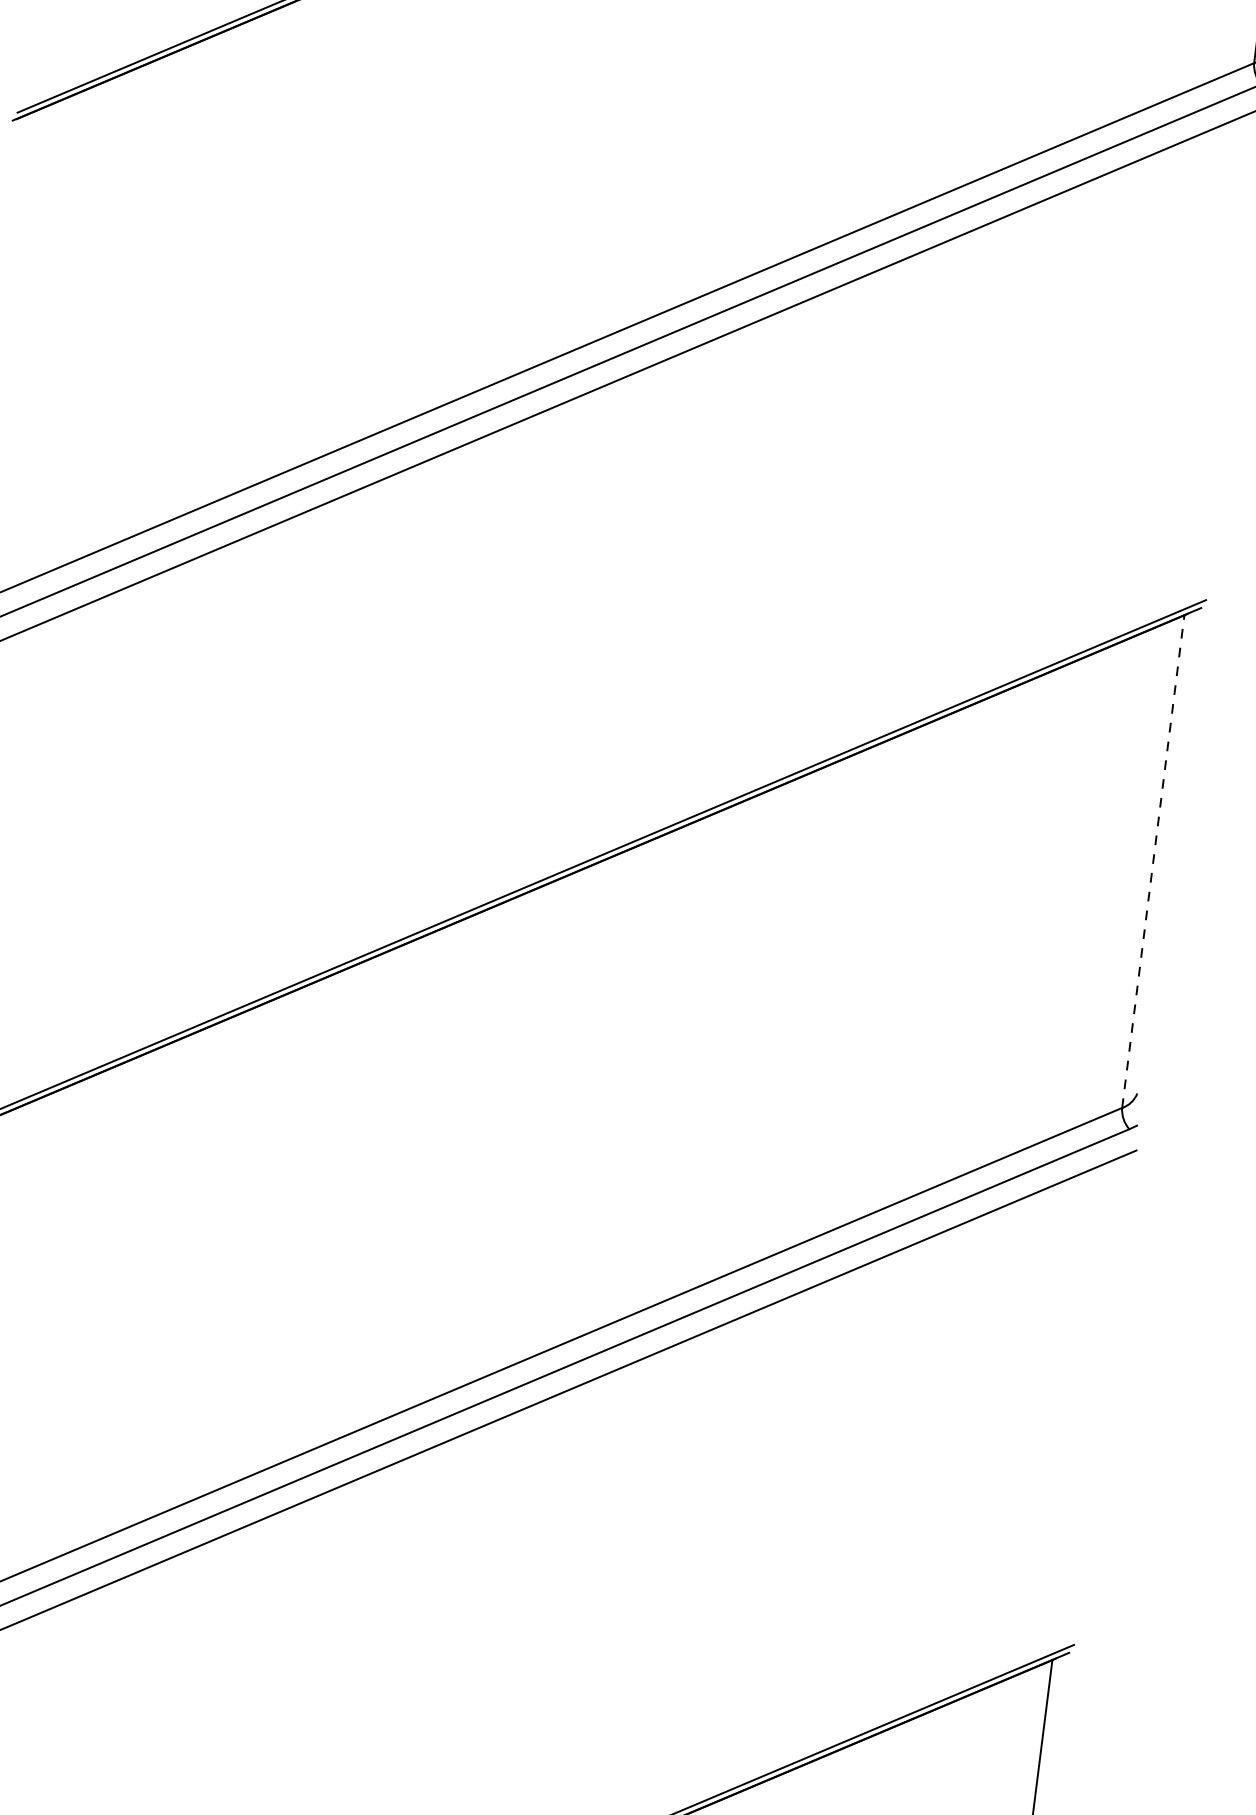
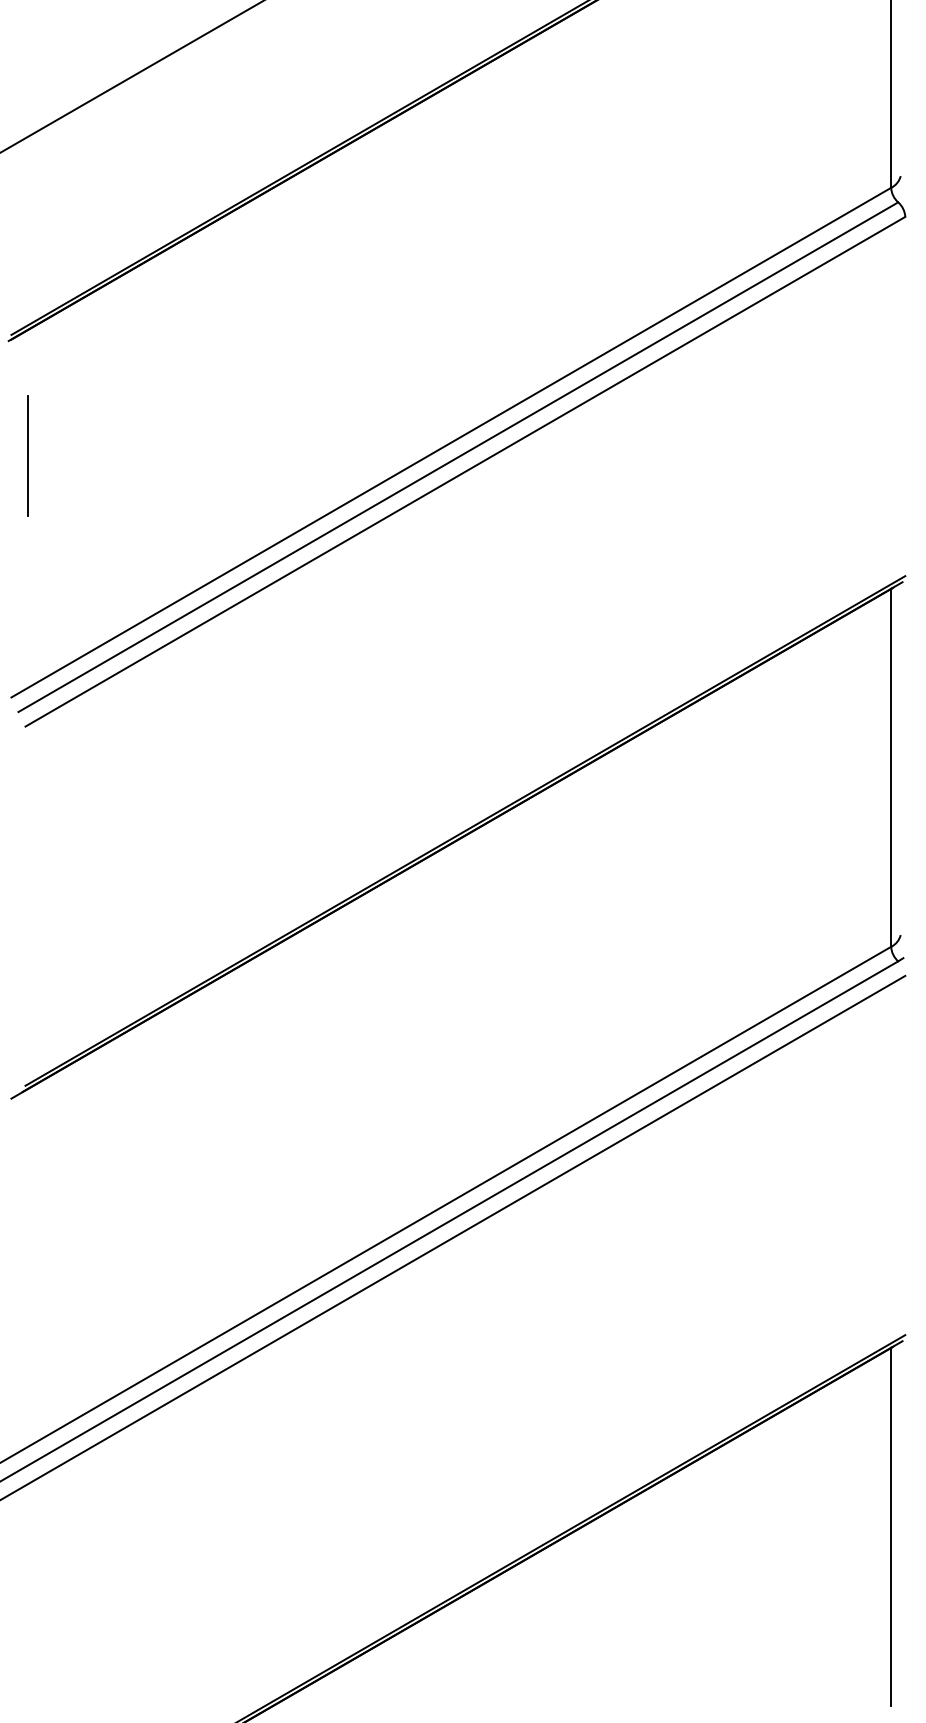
line: (18, 281) -> (27, 455), added
line: (1153, 861) -> (891, 767), dashed -> solid

